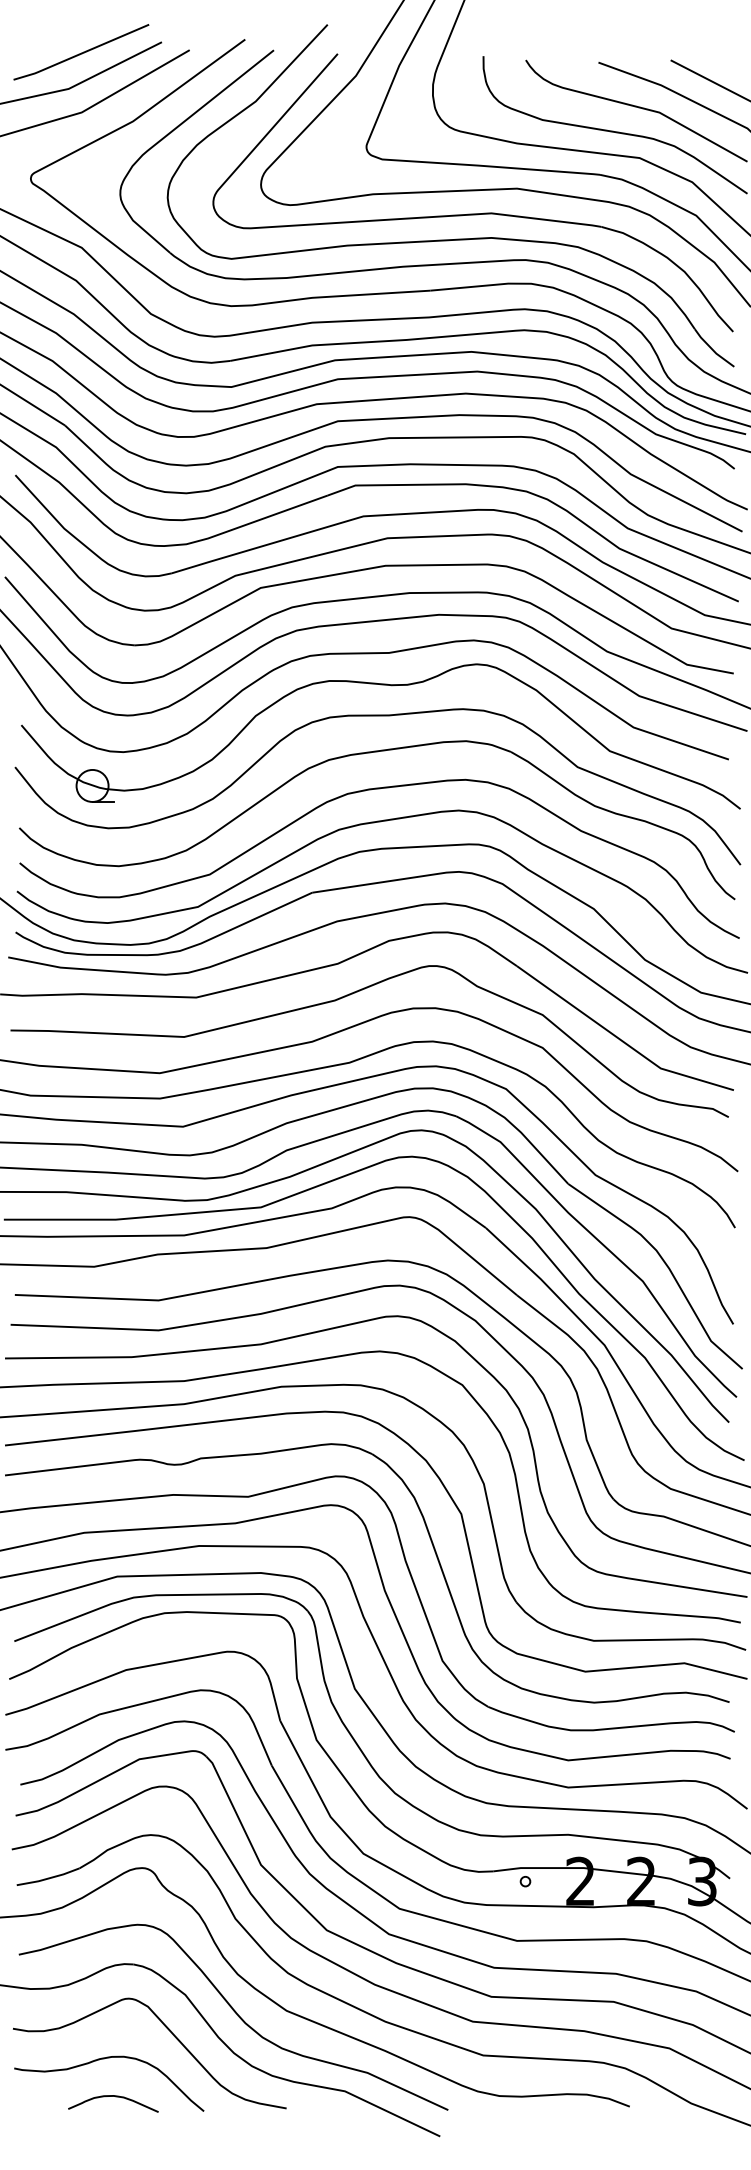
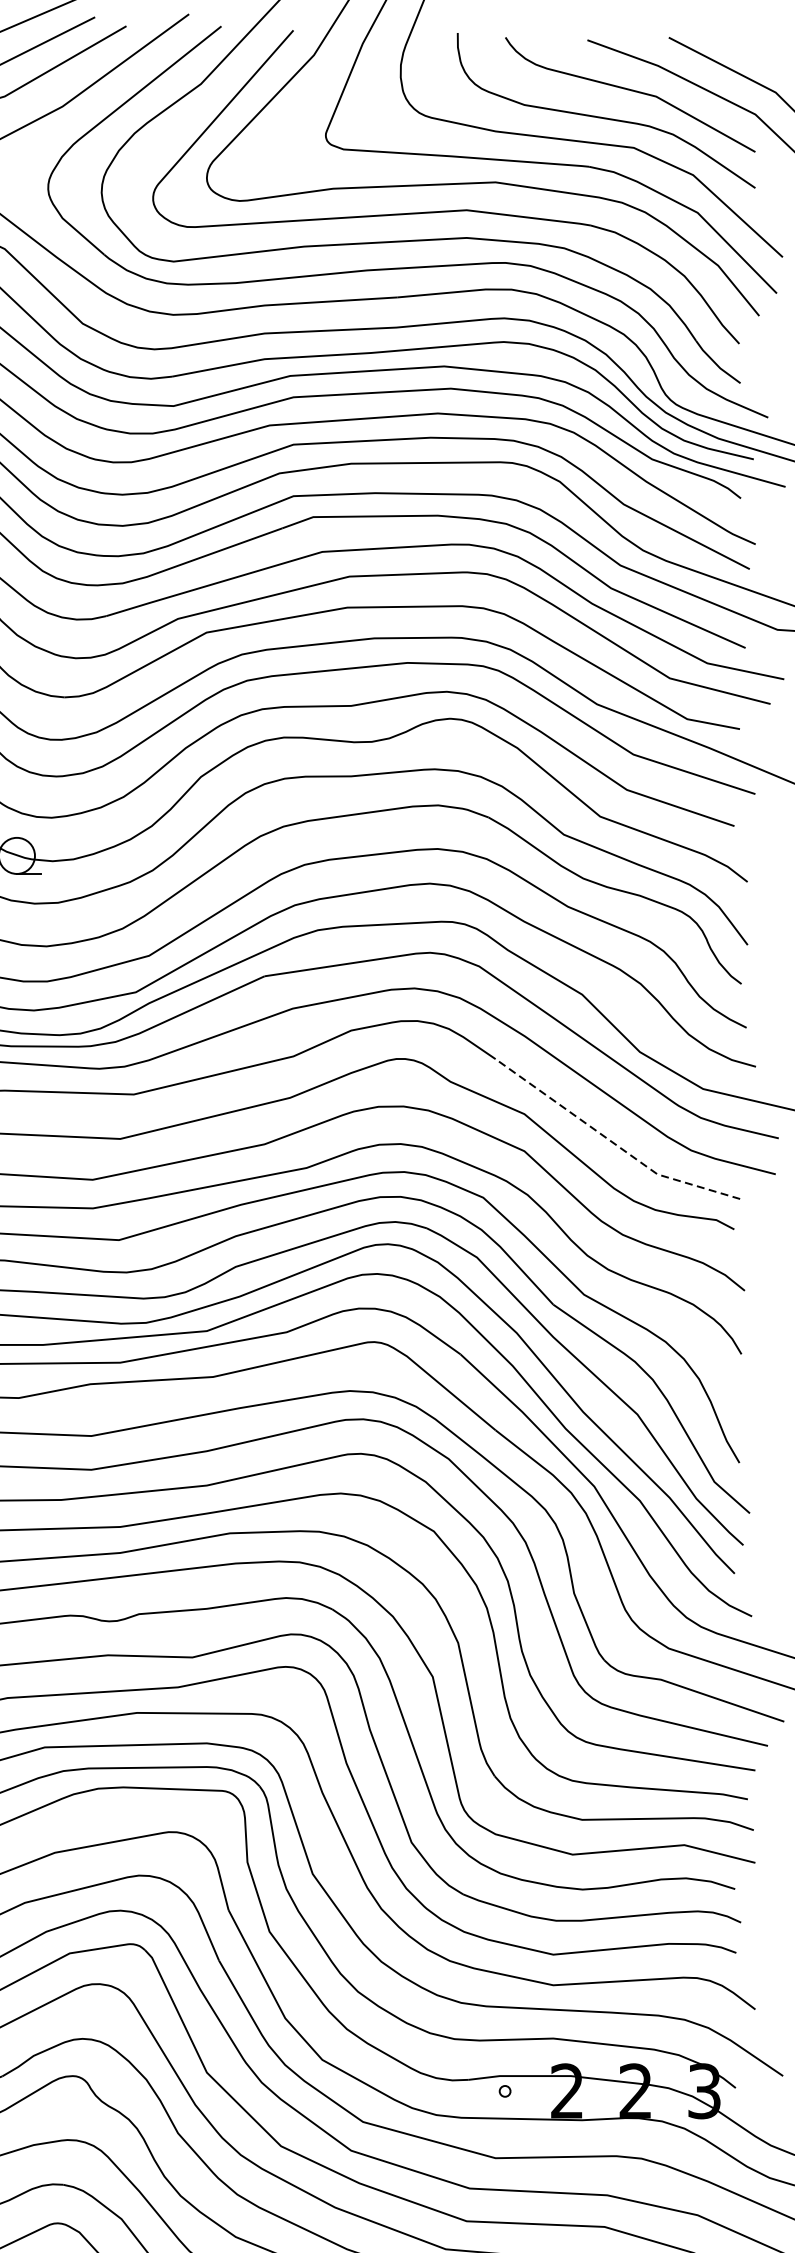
line: (620, 1039) -> (612, 1141), solid -> dashed

